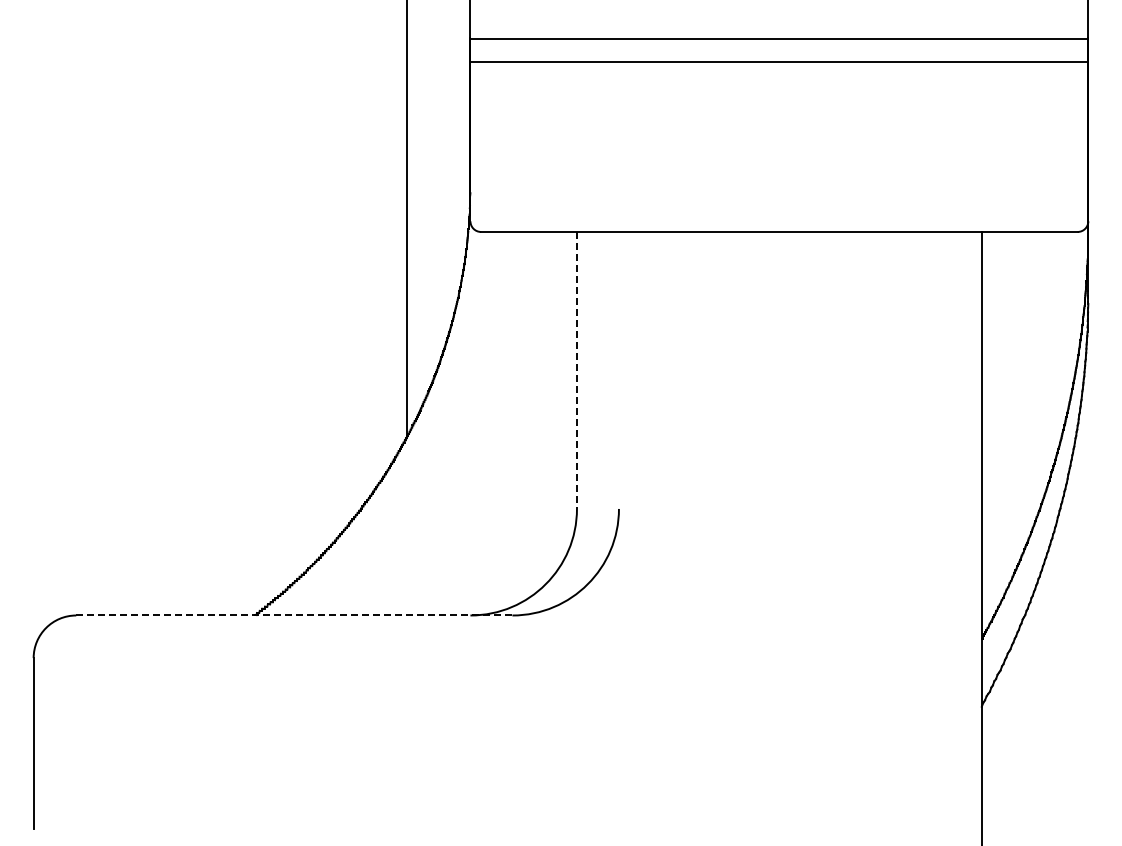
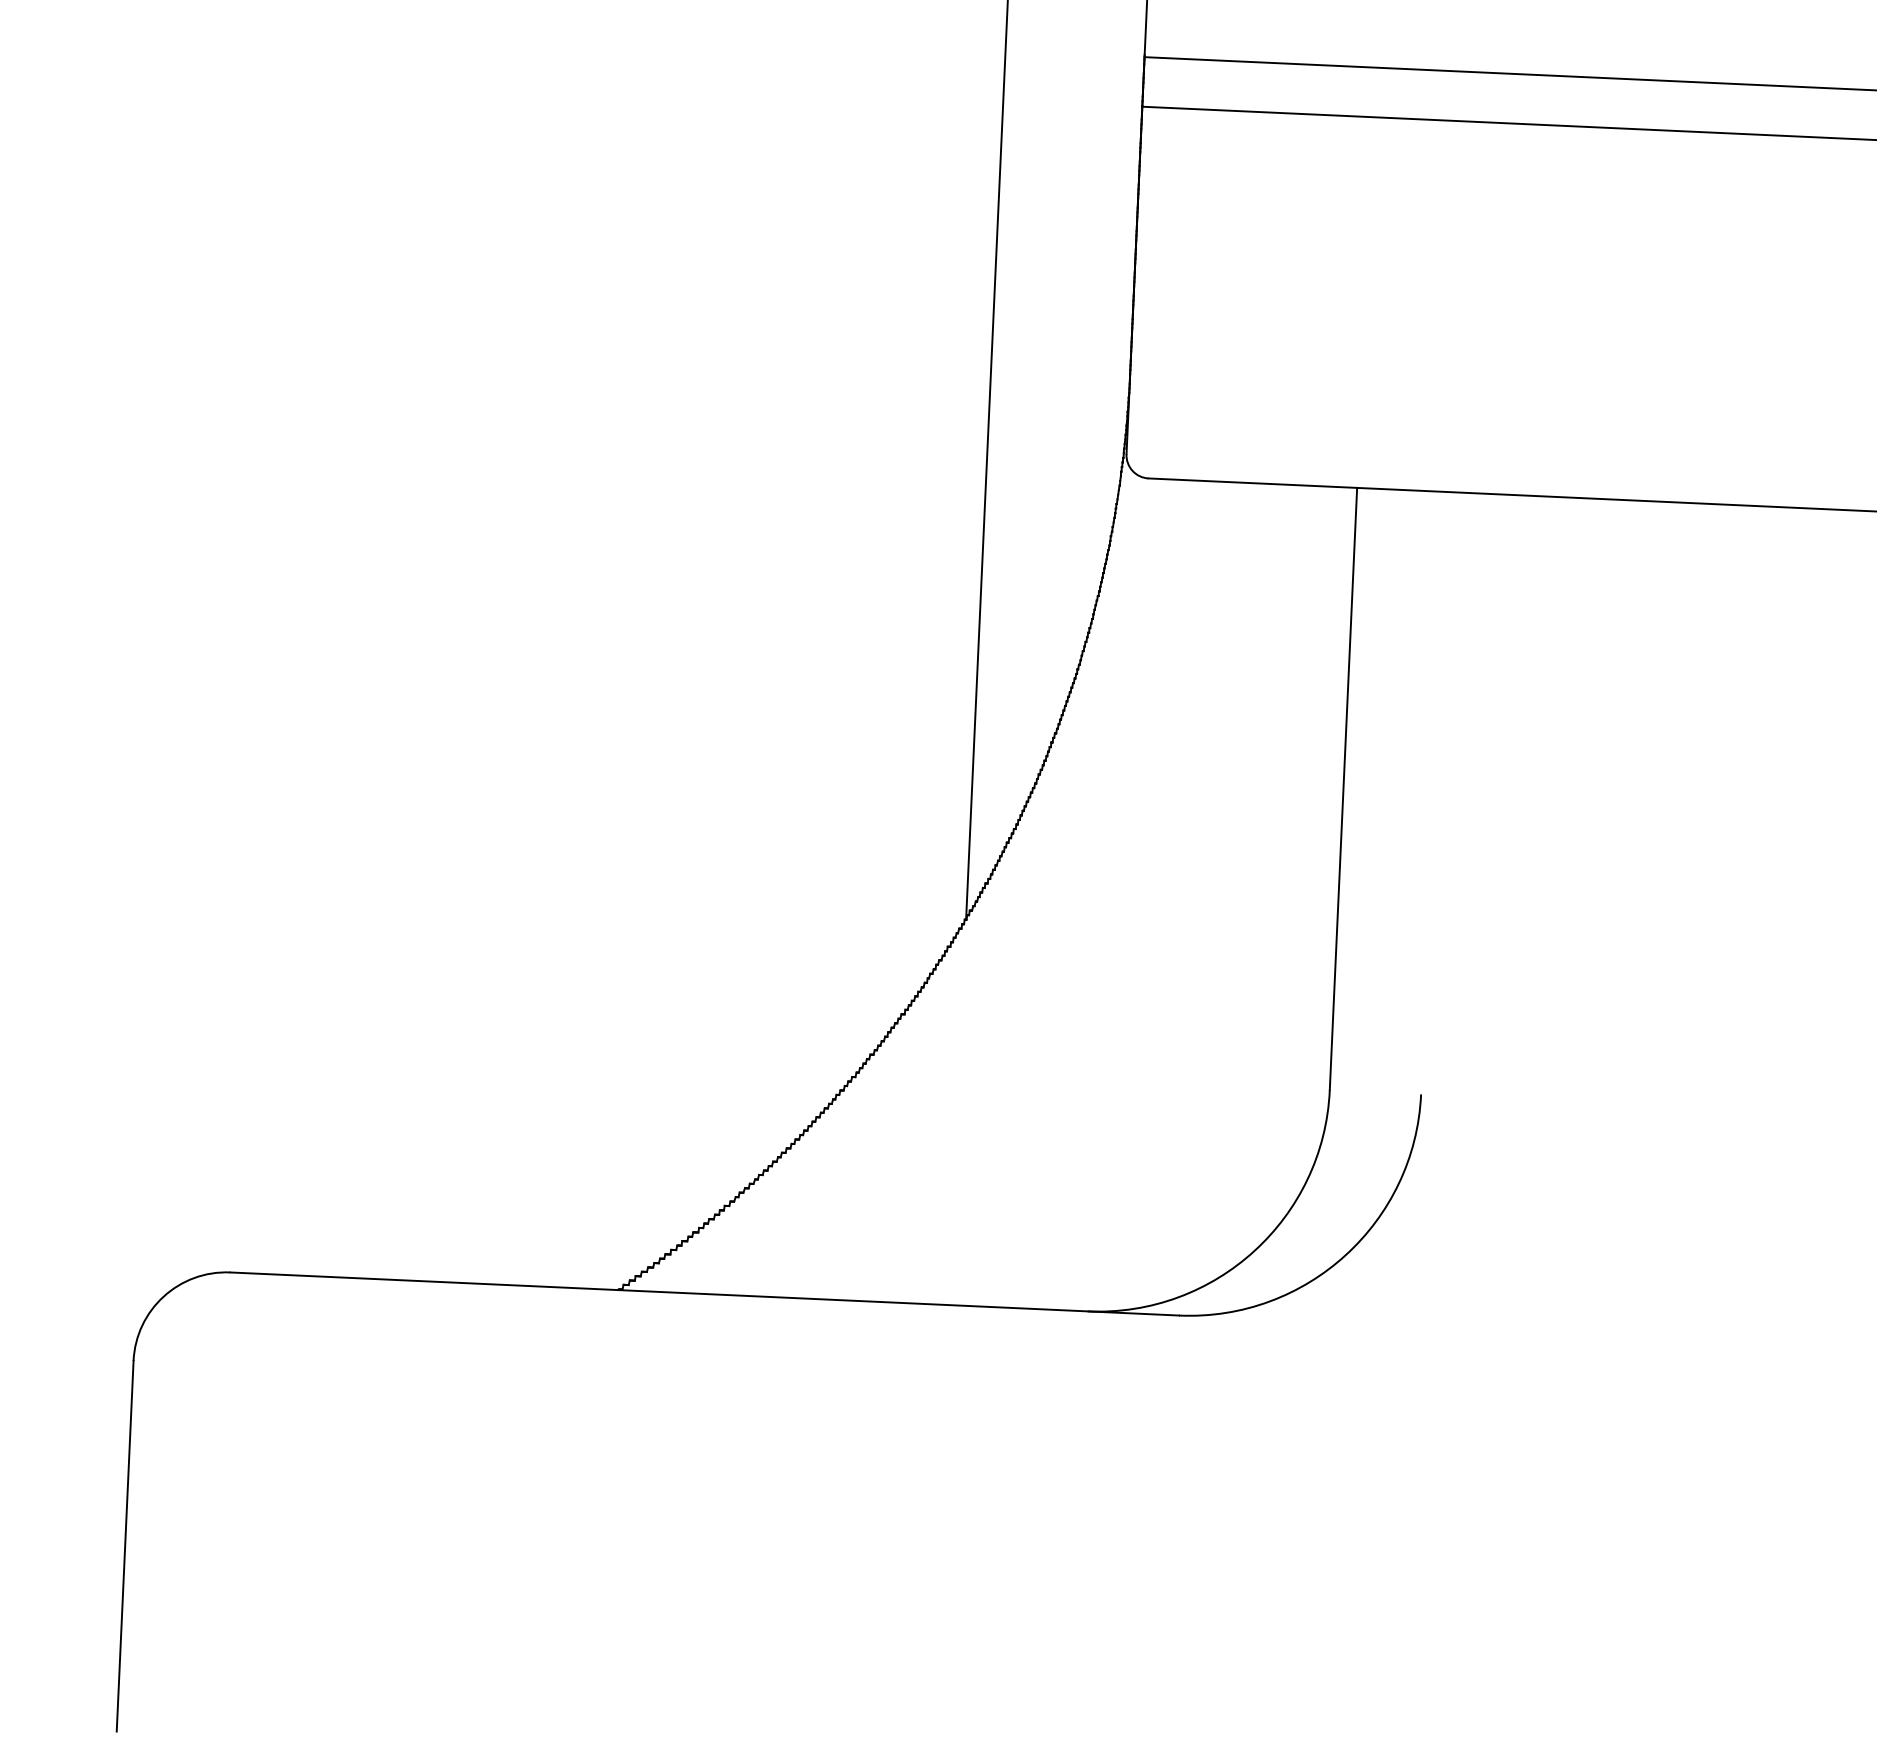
line: (576, 370) -> (1342, 789), dashed -> solid
line: (294, 615) -> (705, 1294), dashed -> solid

